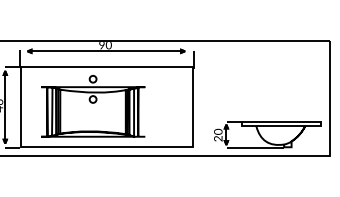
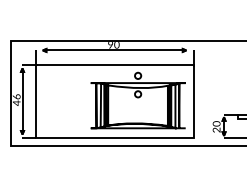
part: (93, 106) -> (138, 100), moved

